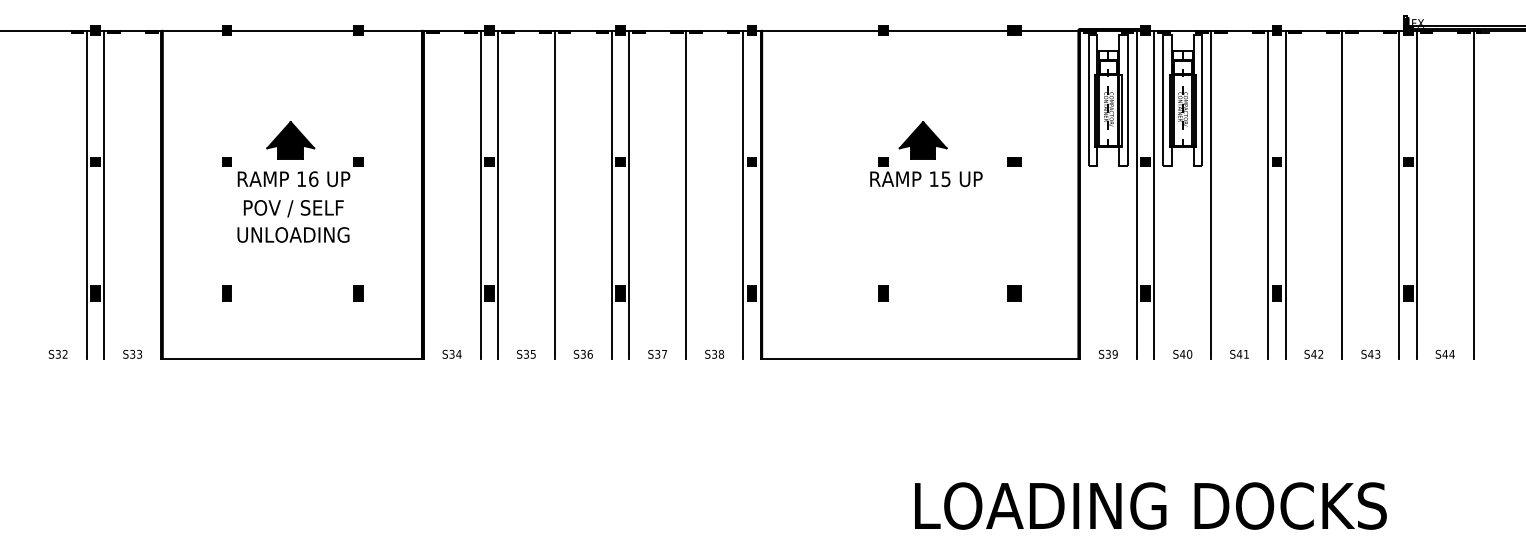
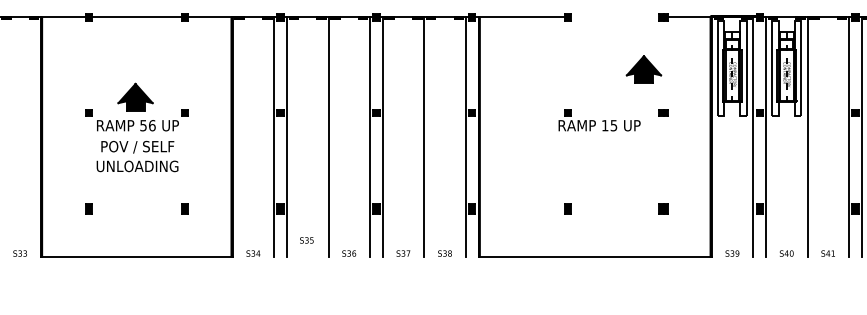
line: (947, 30) -> (615, 17), removed
part: (922, 140) -> (643, 69), moved
text: (301, 179) -> (143, 125), 16 -> 56
text: (526, 354) -> (306, 240), moved

